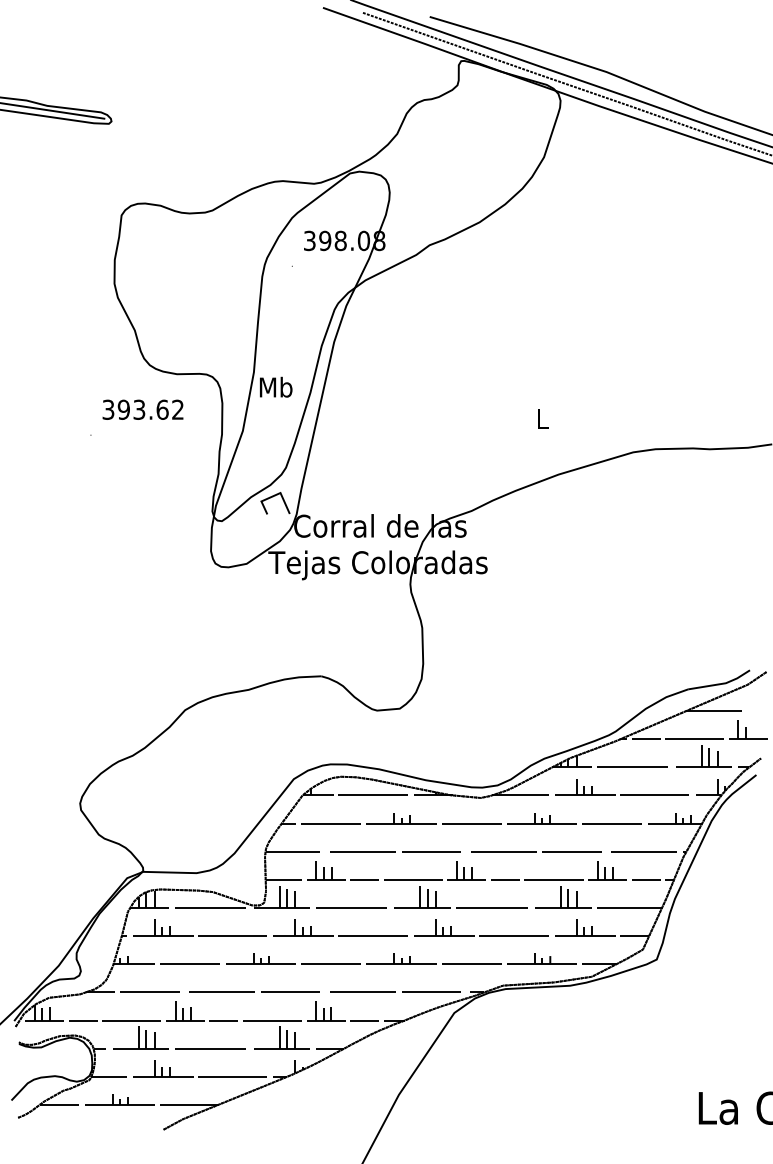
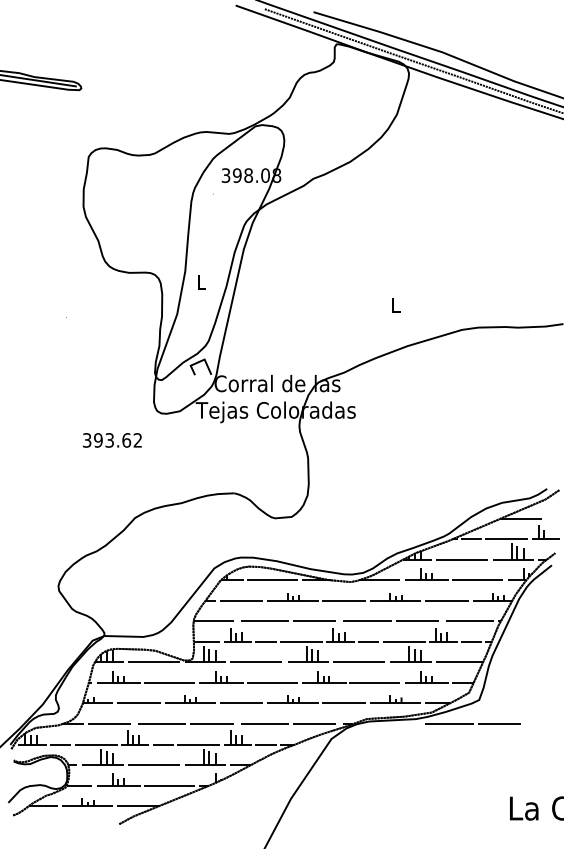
text: (275, 386) -> (201, 281), Mb -> L
text: (142, 409) -> (111, 440), moved
line: (648, 991) -> (473, 723), added

